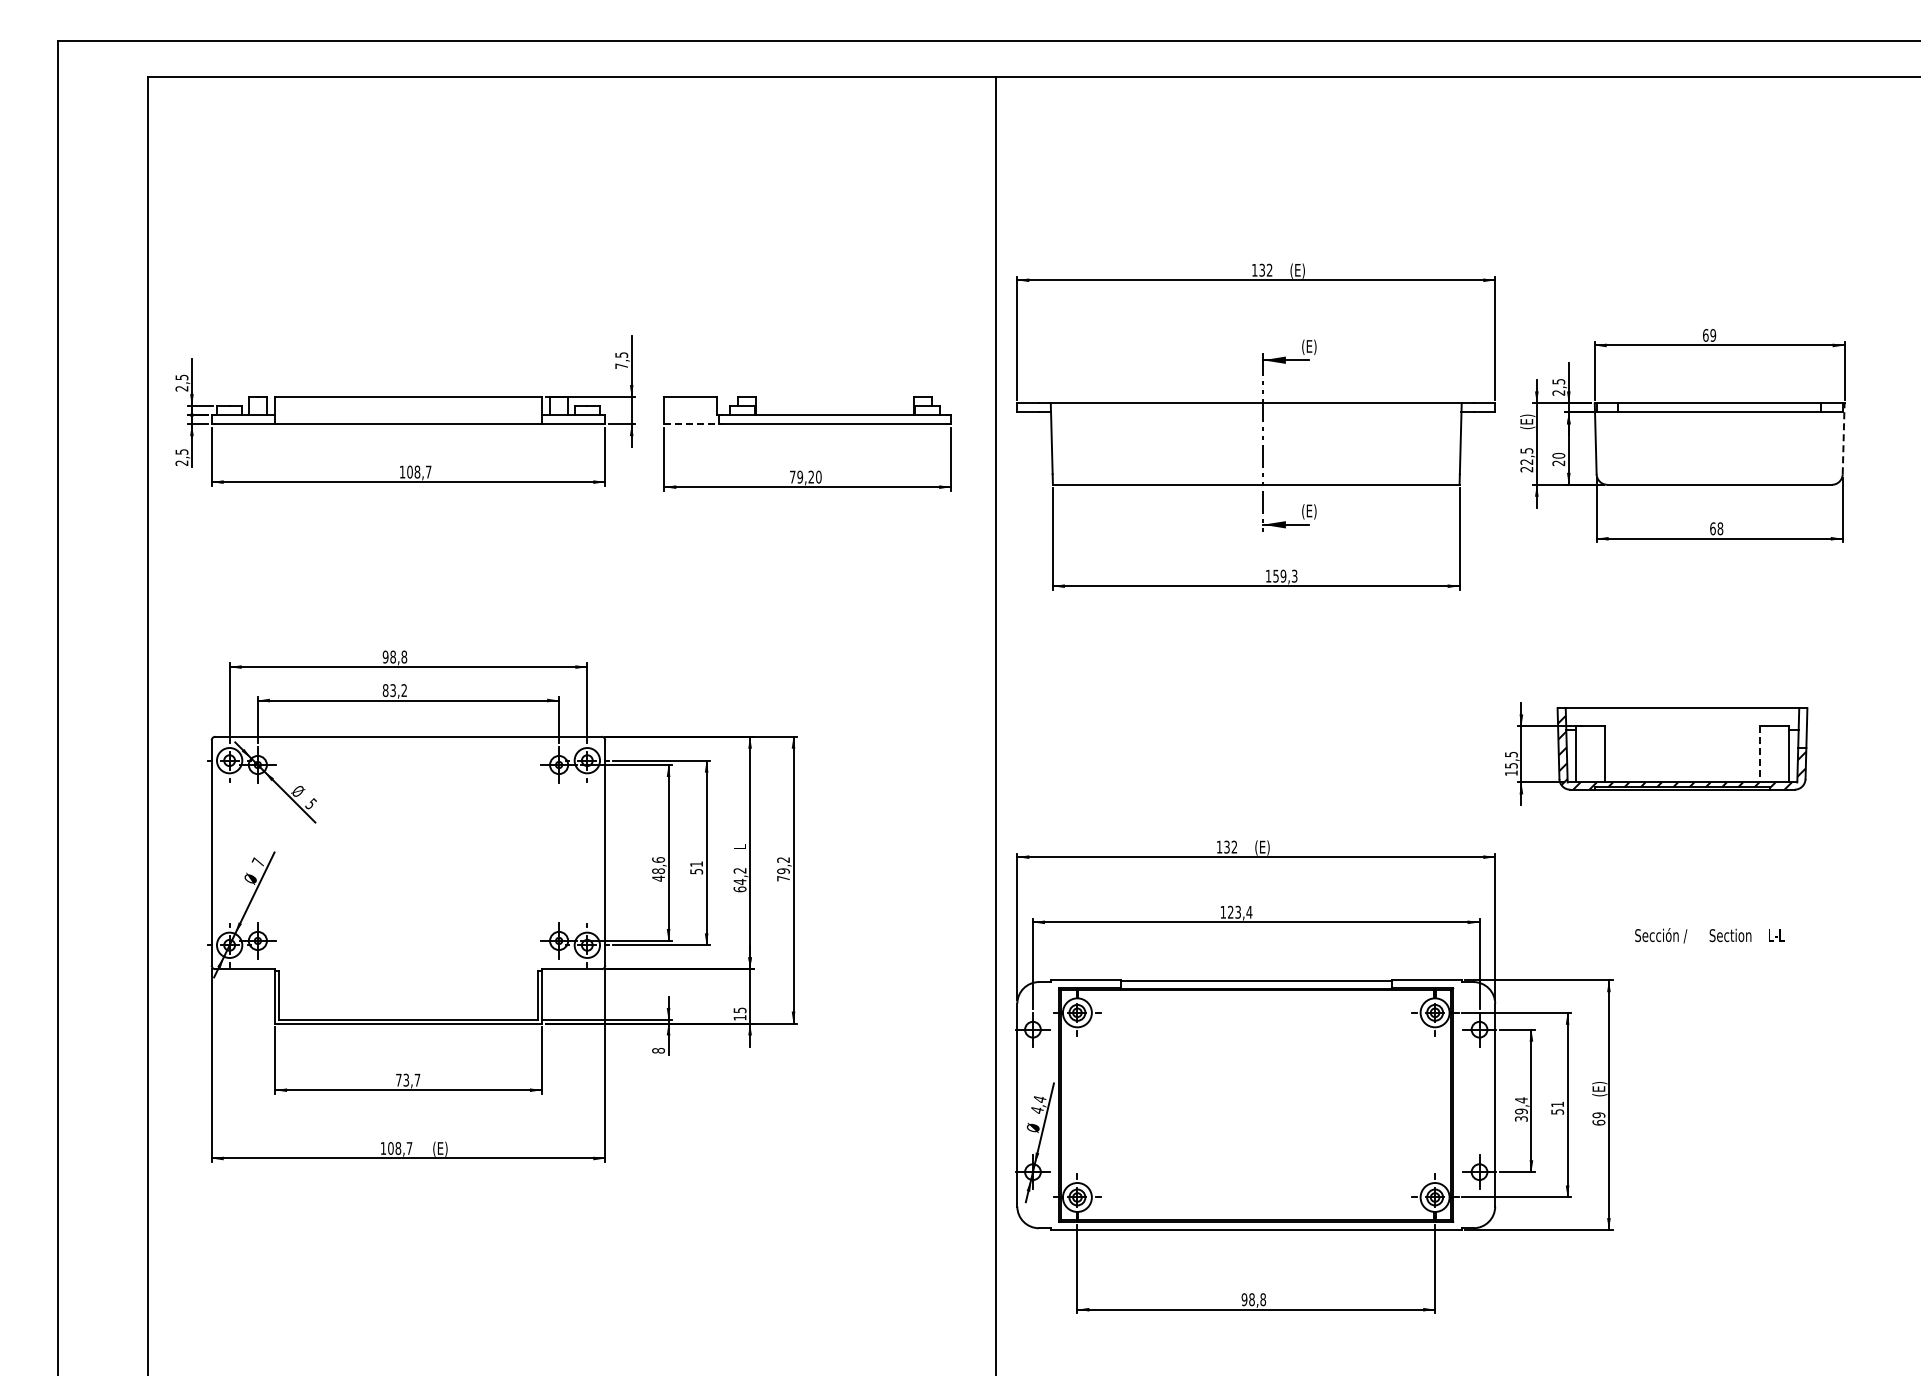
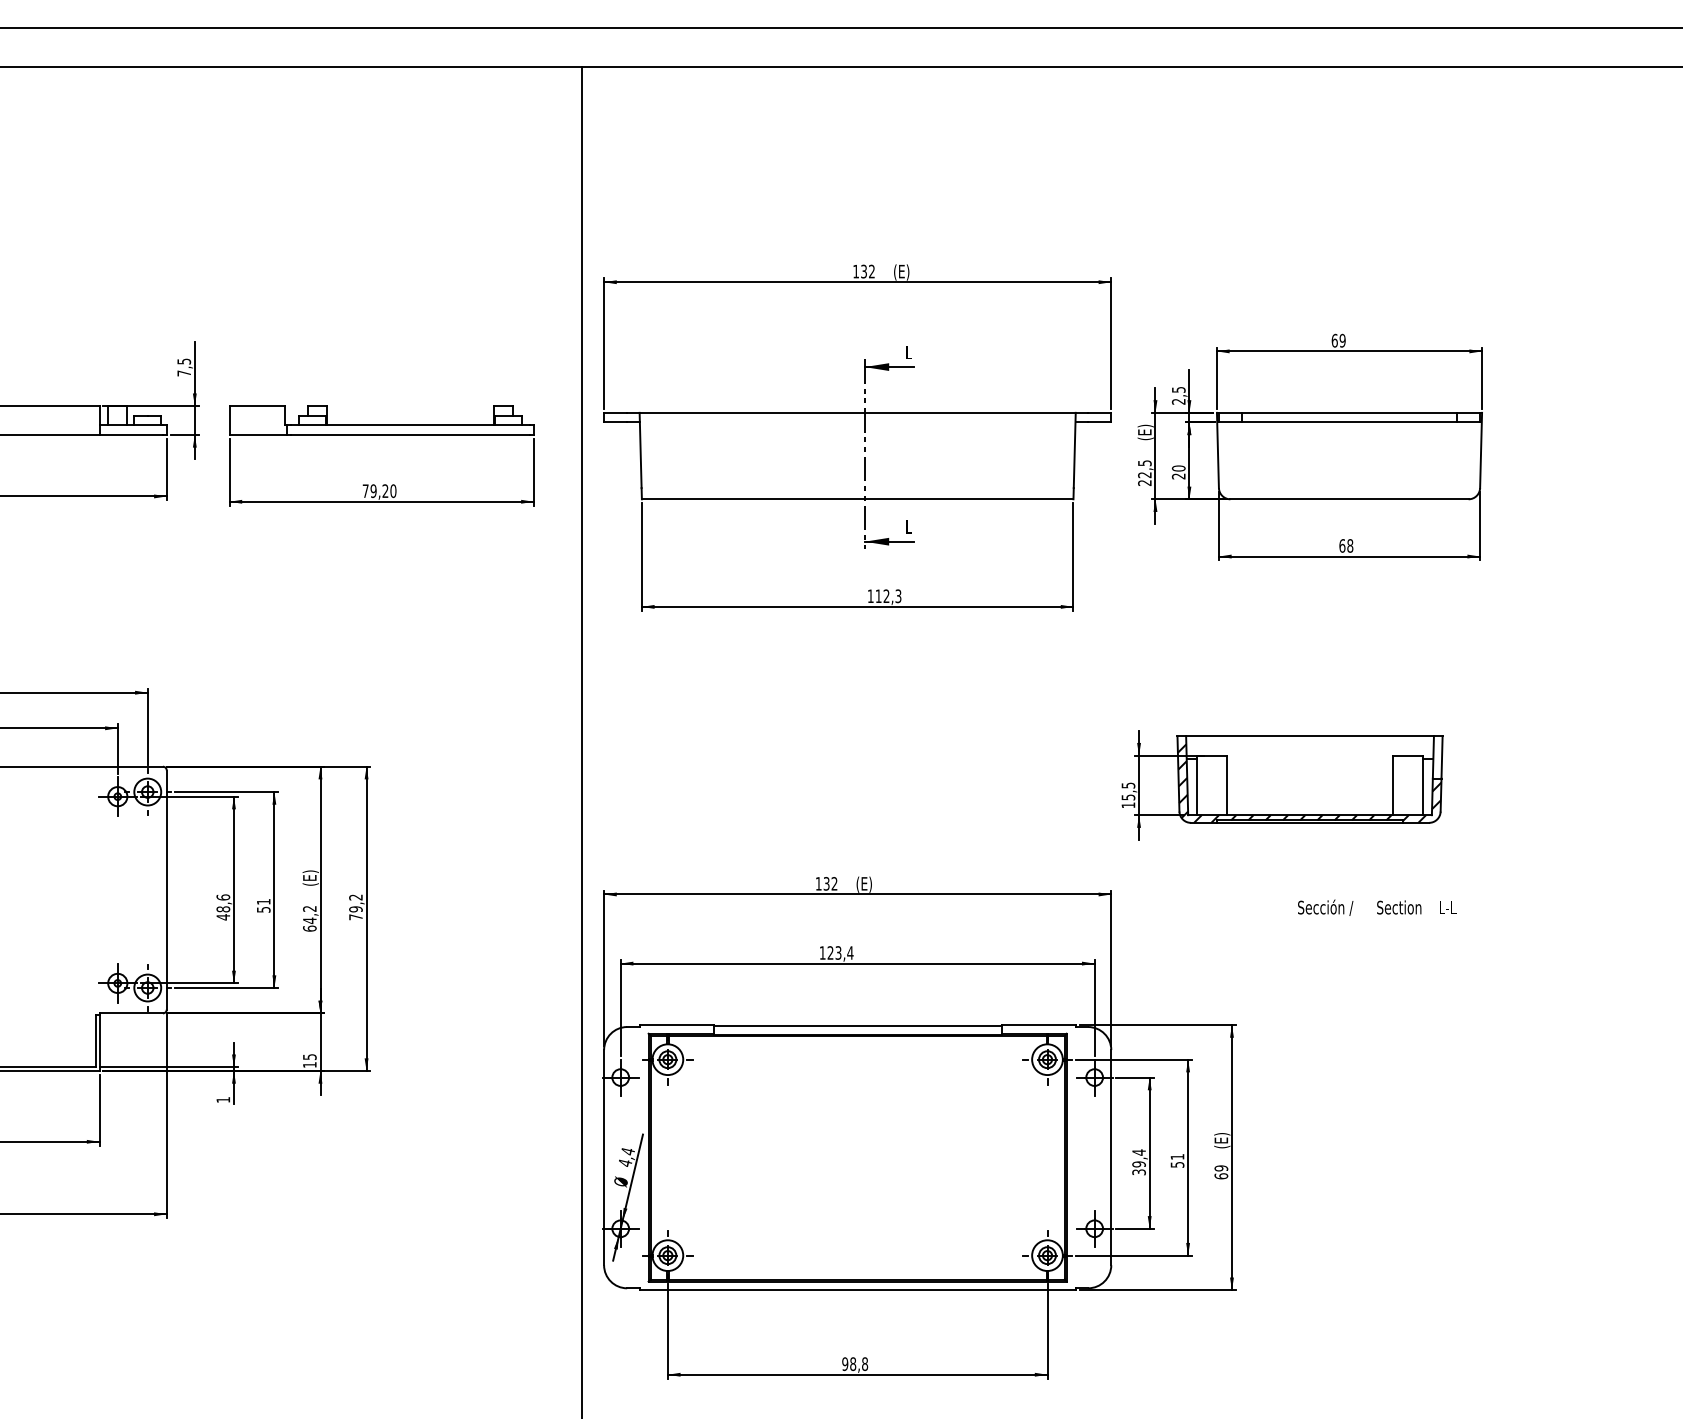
text: (1309, 346) -> (914, 352), (E) -> L
line: (692, 424) -> (259, 435), dashed -> solid
line: (1843, 438) -> (1480, 450), dashed -> solid
text: (1309, 511) -> (914, 527), (E) -> L
text: (1279, 575) -> (882, 595), 159,3 -> 112,3
line: (1760, 754) -> (1392, 785), dashed -> solid
text: (740, 841) -> (310, 877), L -> (E)
text: (1709, 935) -> (1376, 907), moved
text: (658, 1050) -> (223, 1099), 8 -> 1

